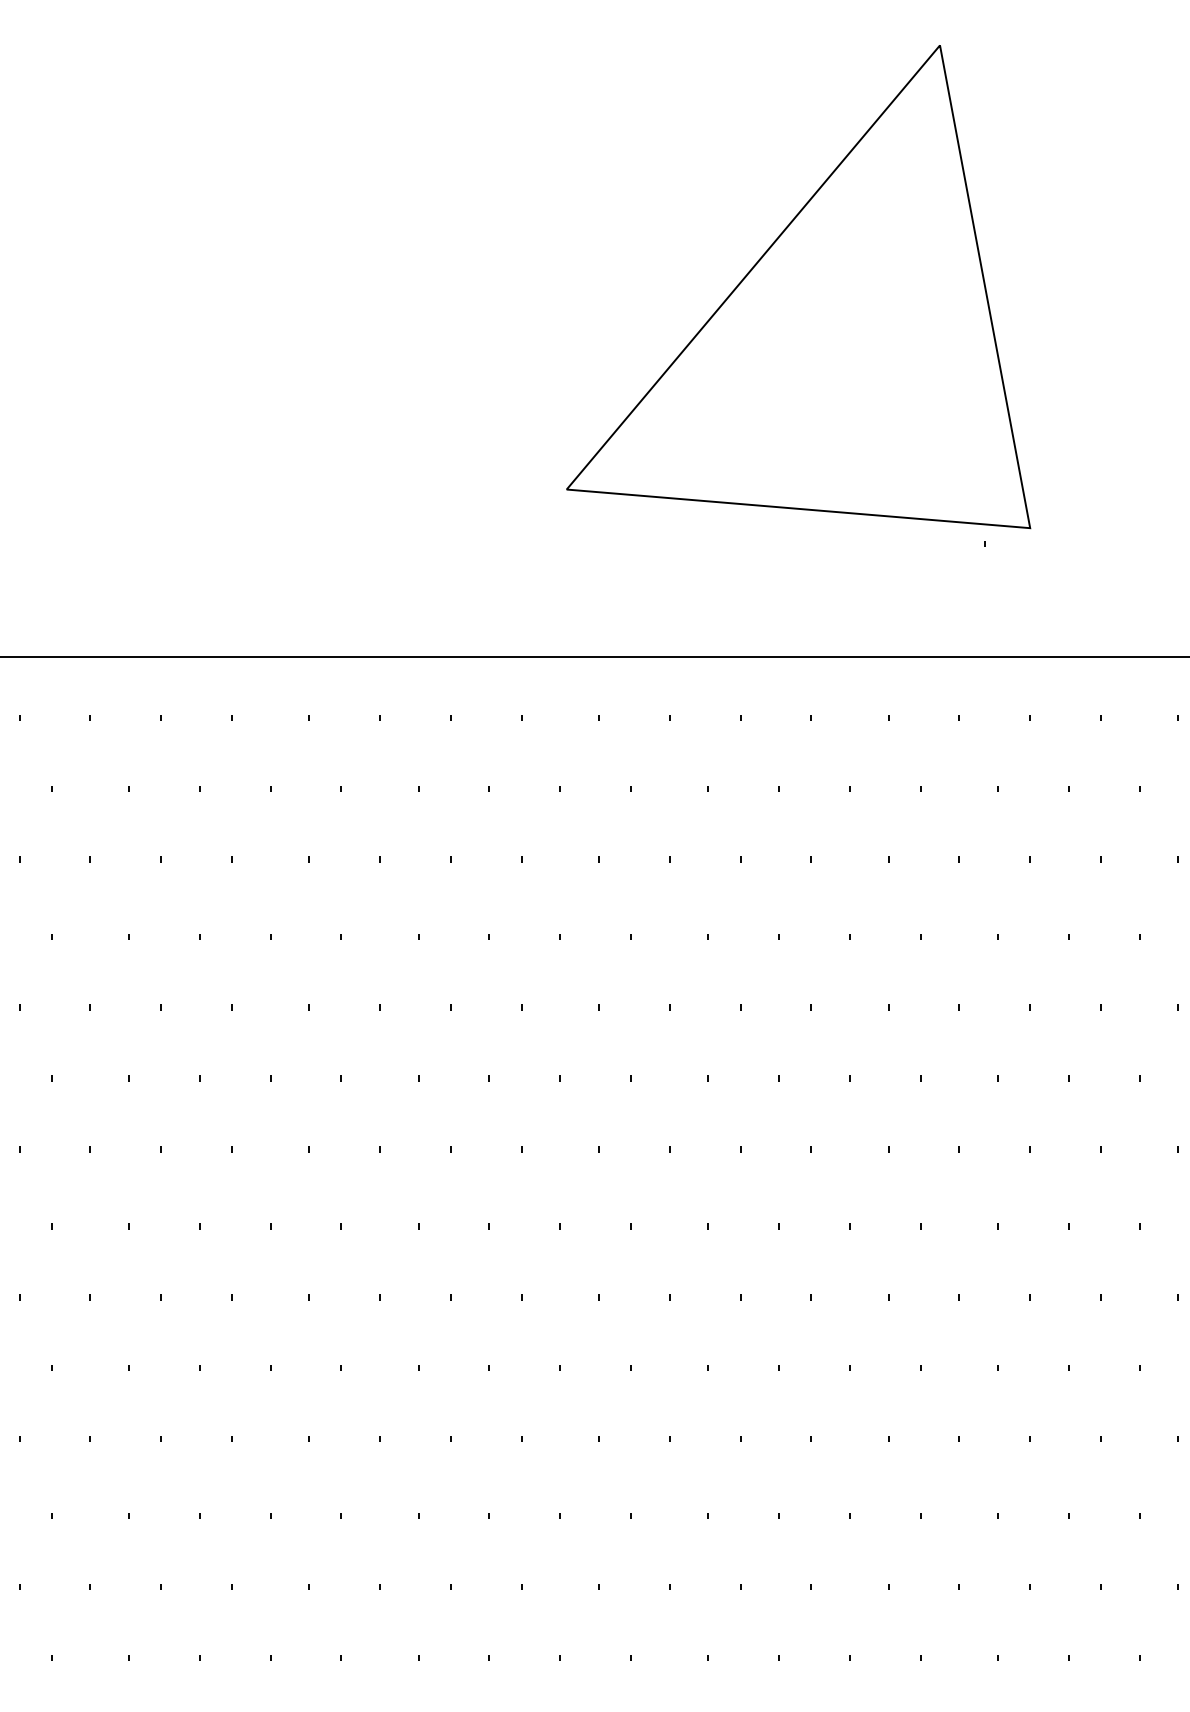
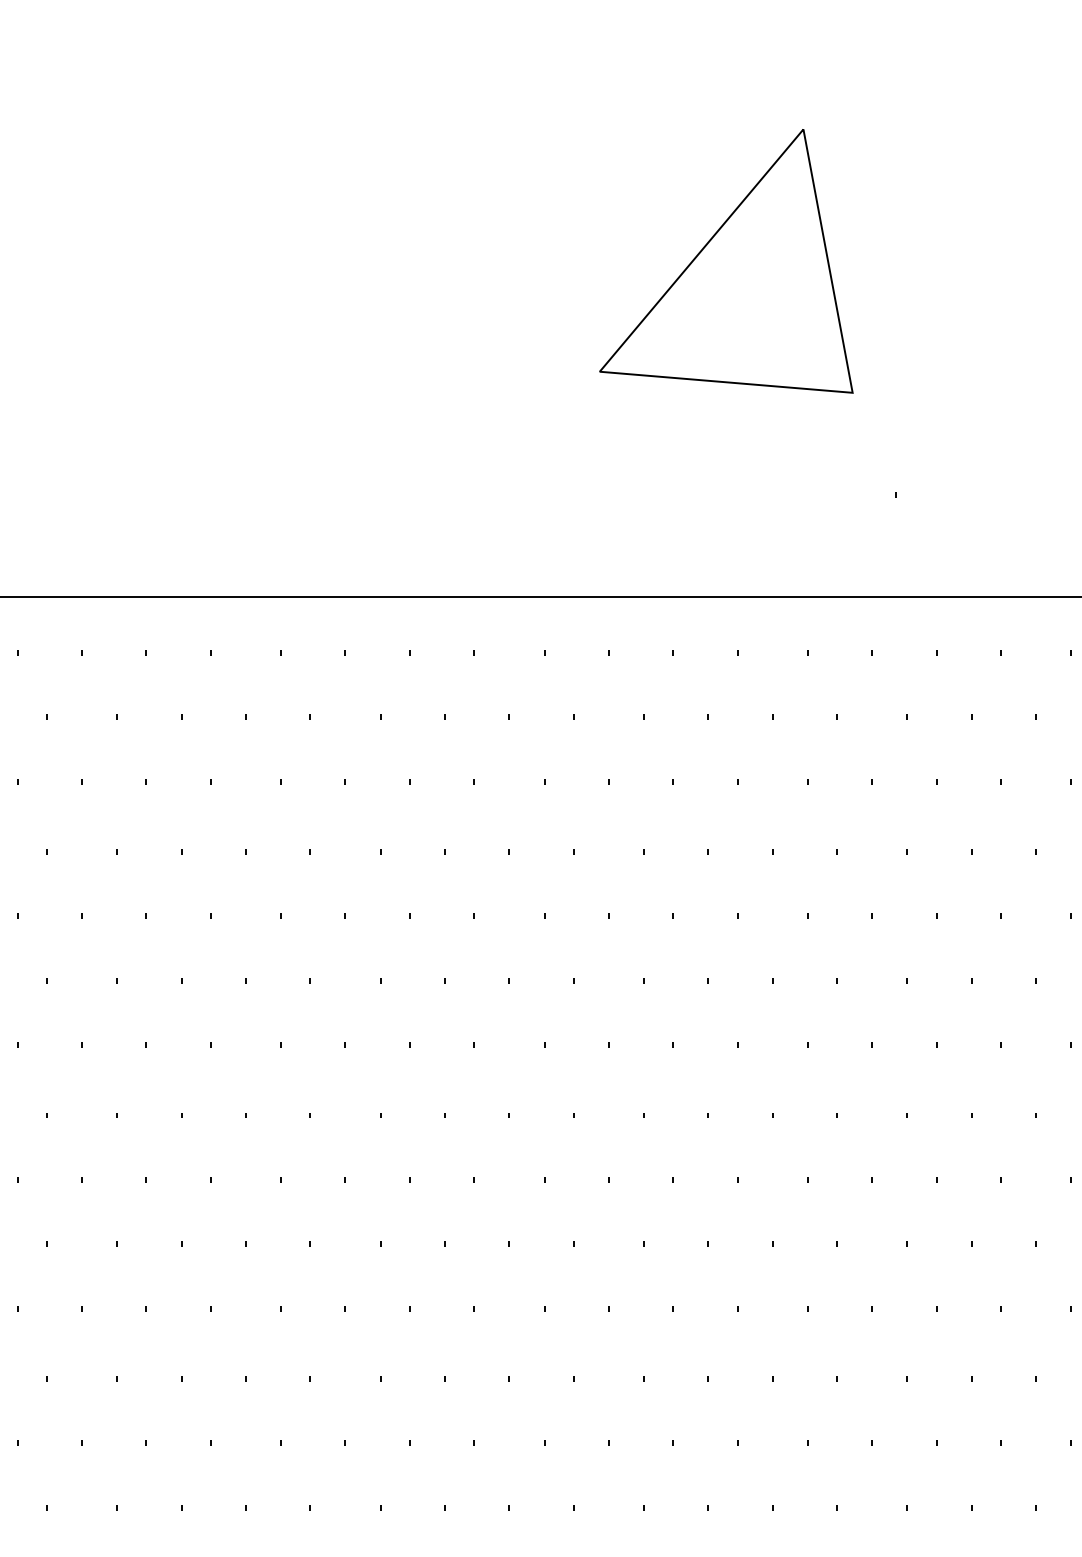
part: (798, 287) -> (726, 261), size x0.6

